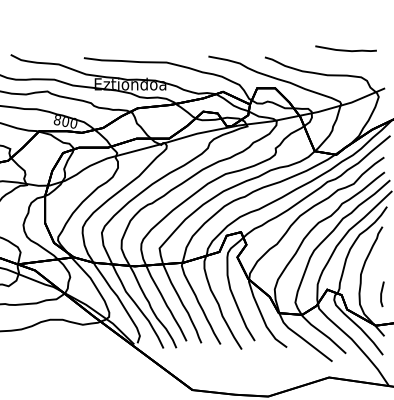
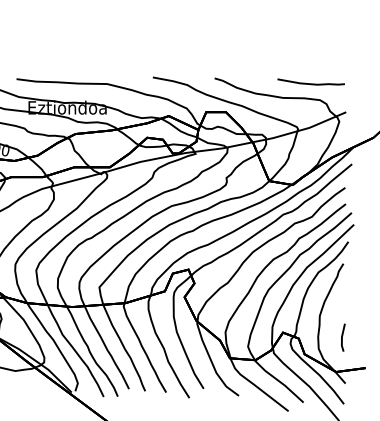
curve: (345, 49) -> (310, 82), moved

